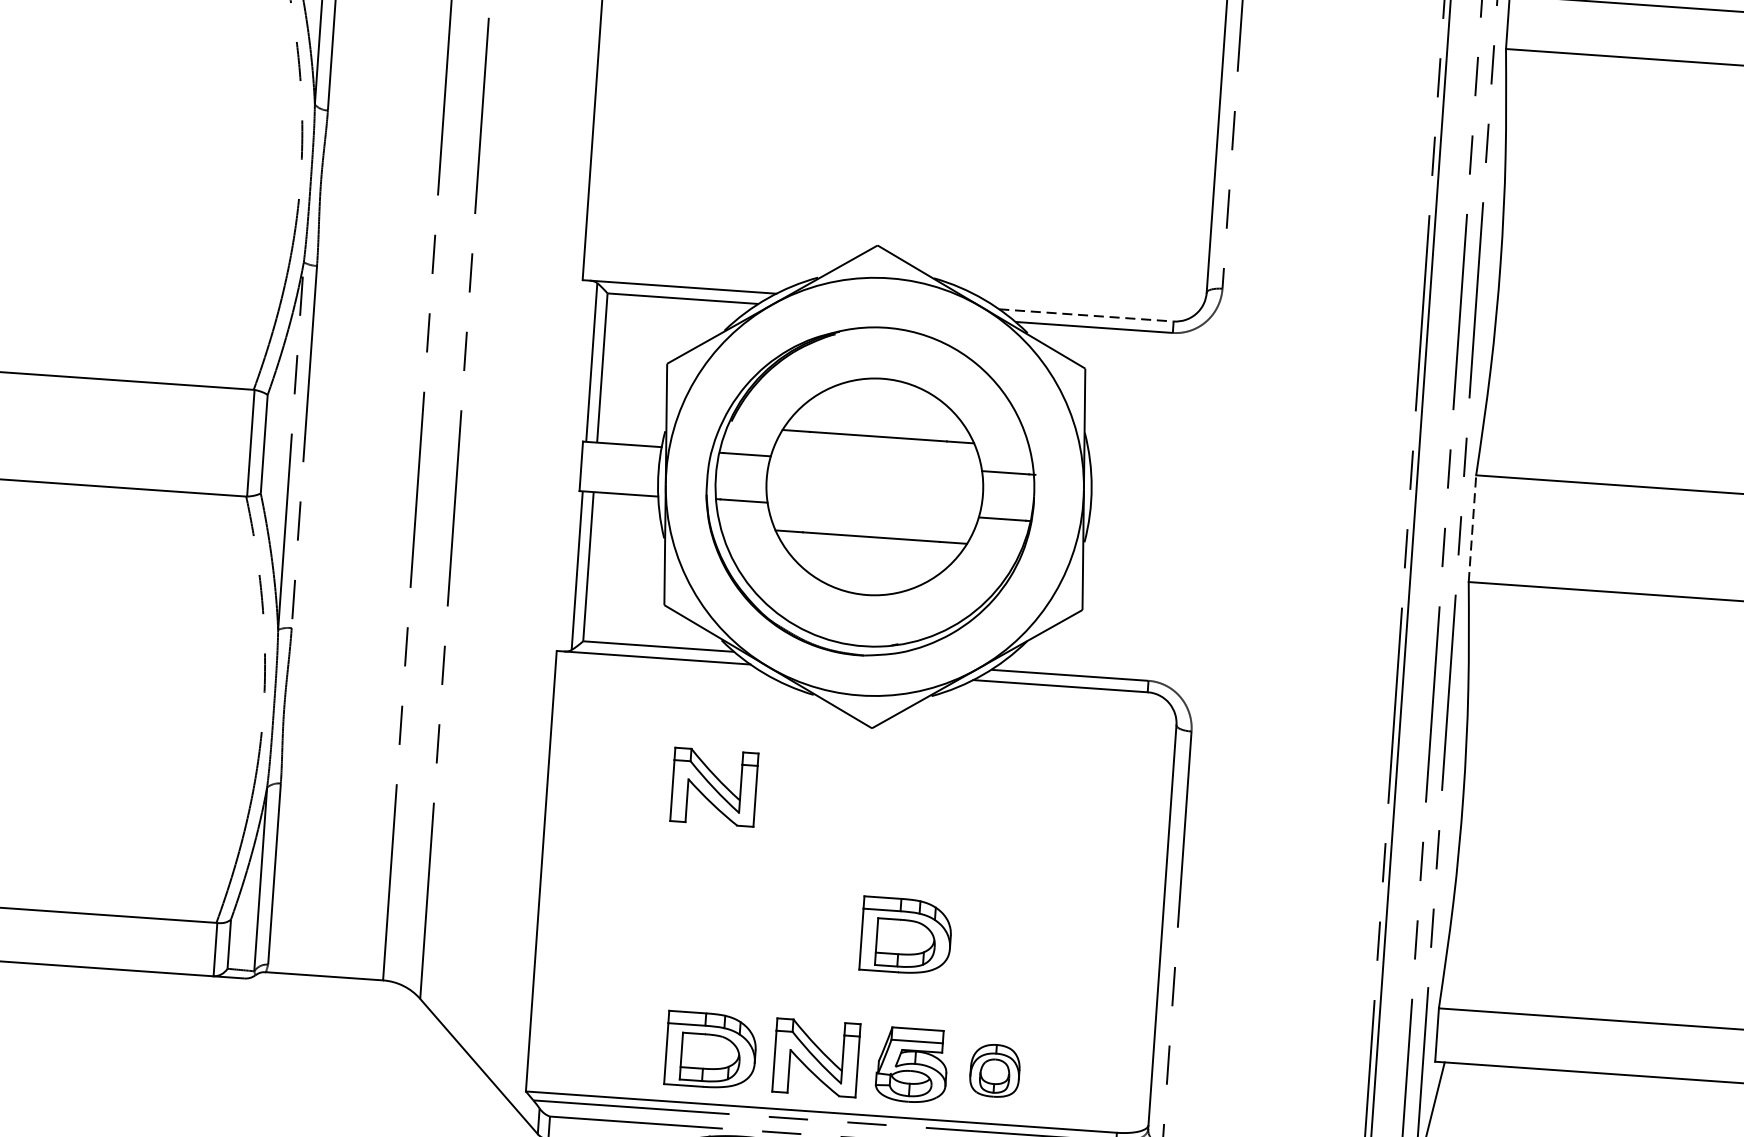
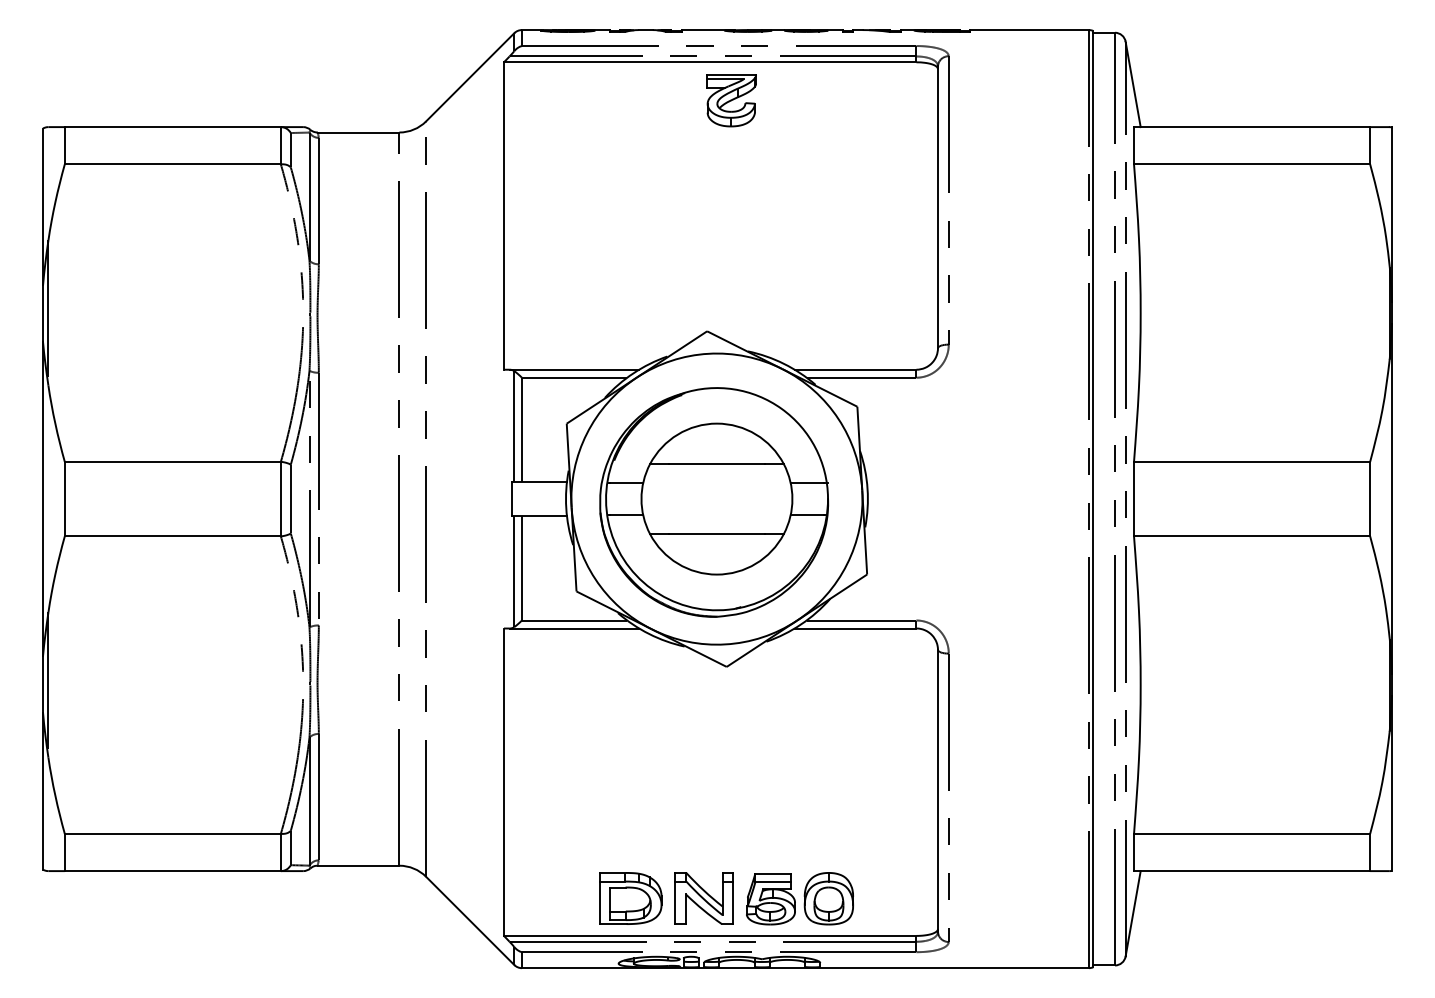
line: (1086, 315) -> (855, 369), dashed -> solid
line: (1473, 527) -> (1134, 498), dashed -> solid
part: (713, 787) -> (619, 715), removed
part: (906, 936) -> (760, 809), removed
part: (994, 1070) -> (828, 898), size x1.43

